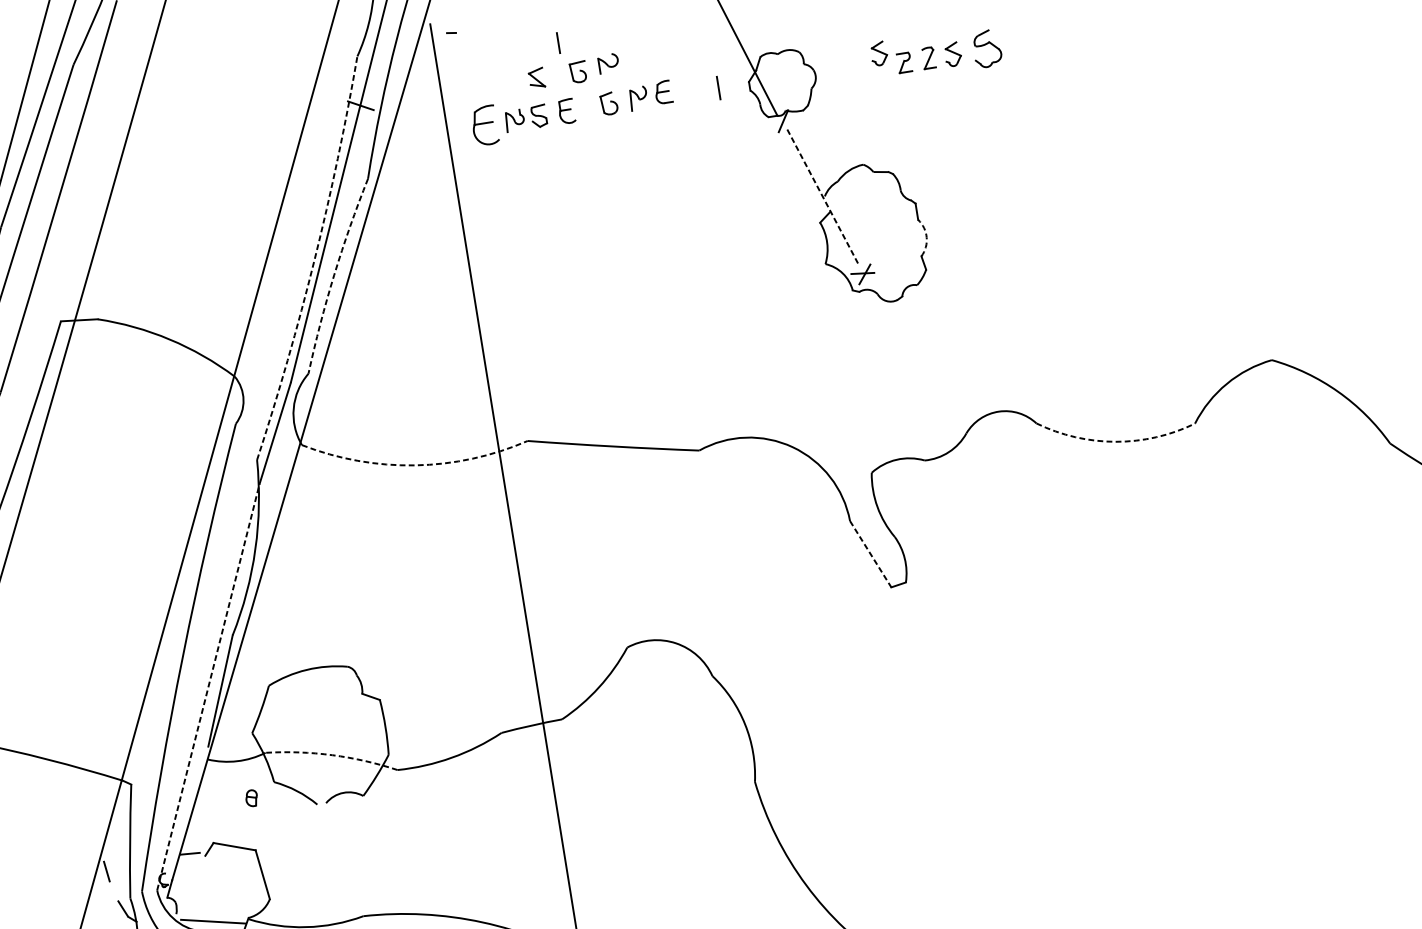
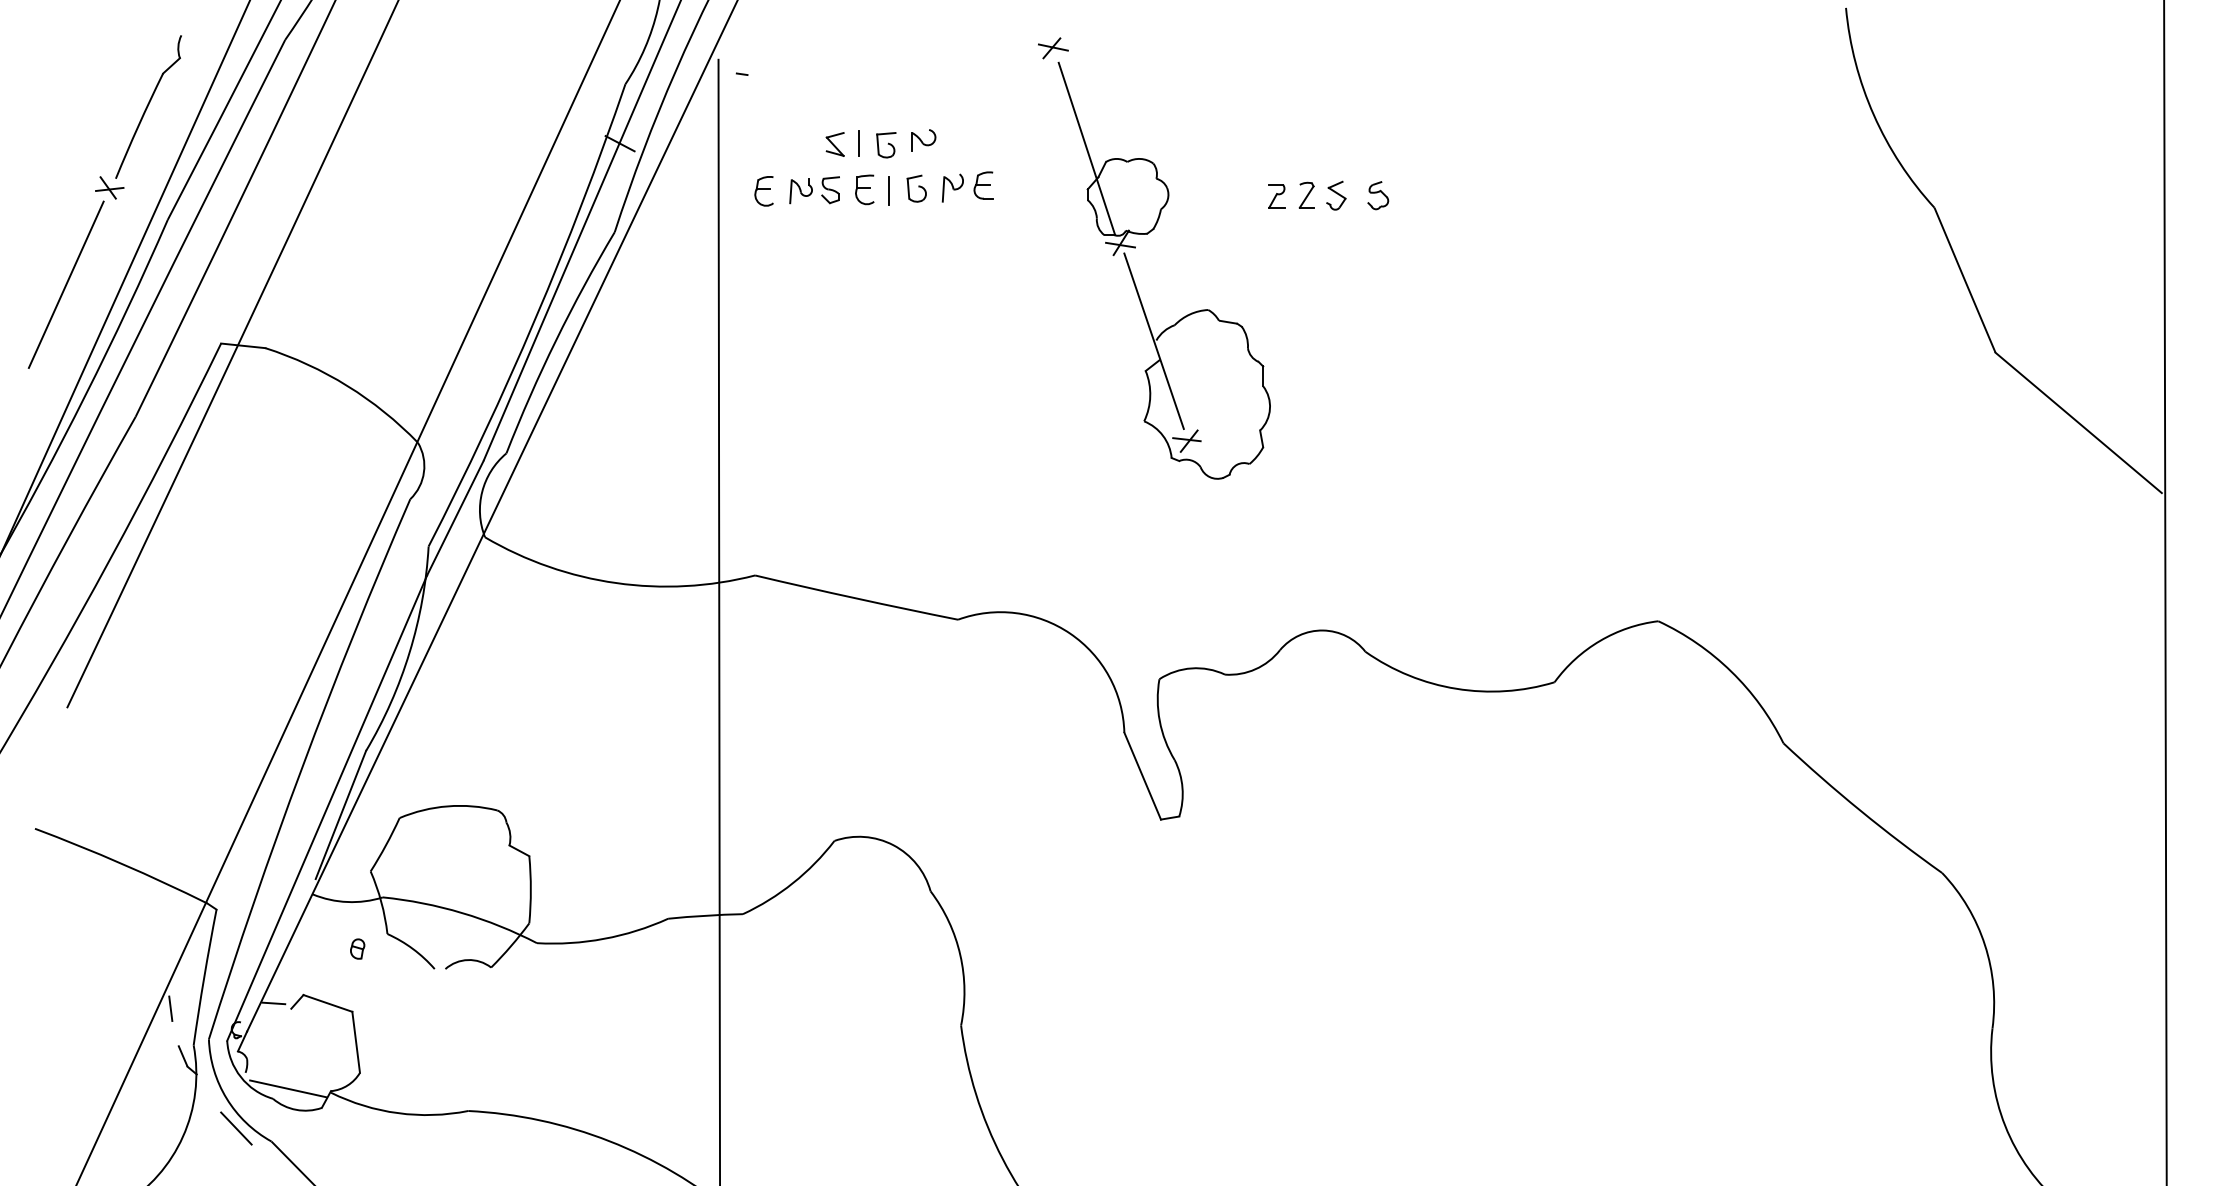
line: (558, 42) -> (858, 143), moved
part: (987, 48) -> (1378, 195), size x0.62
part: (879, 53) -> (1248, 180), removed
line: (717, 87) -> (888, 190), moved
line: (782, 122) -> (1120, 244), added
part: (484, 126) -> (763, 191), size x0.62
line: (823, 197) -> (1154, 341), dashed -> solid
arc: (926, 237) -> (1269, 408), dashed -> solid
arc: (314, 259) -> (535, 318), dashed -> solid
arc: (334, 274) -> (556, 340), dashed -> solid
arc: (1115, 441) -> (1456, 688), dashed -> solid
arc: (415, 465) -> (616, 583), dashed -> solid
line: (870, 554) -> (1142, 776), dashed -> solid
line: (208, 686) -> (327, 807), dashed -> solid
arc: (332, 755) -> (462, 913), dashed -> solid

